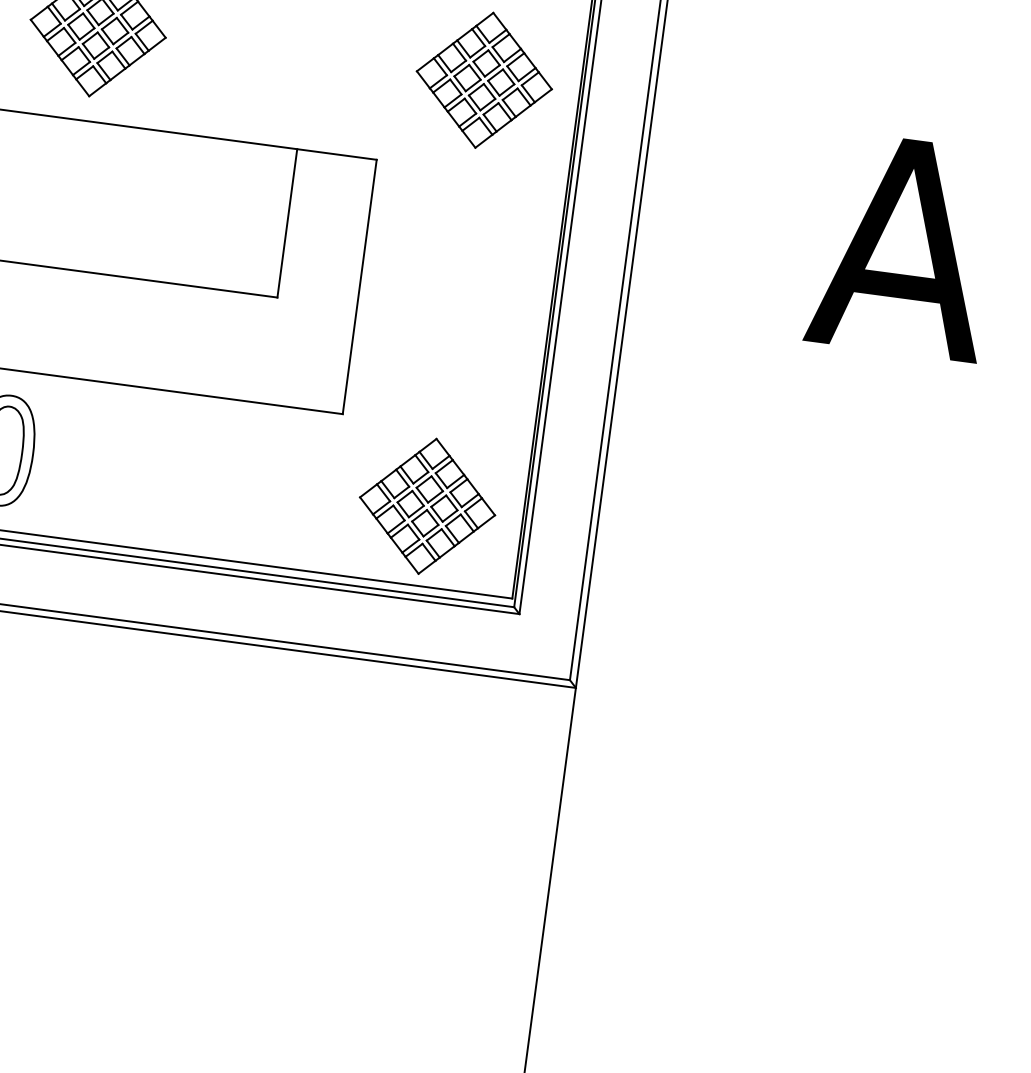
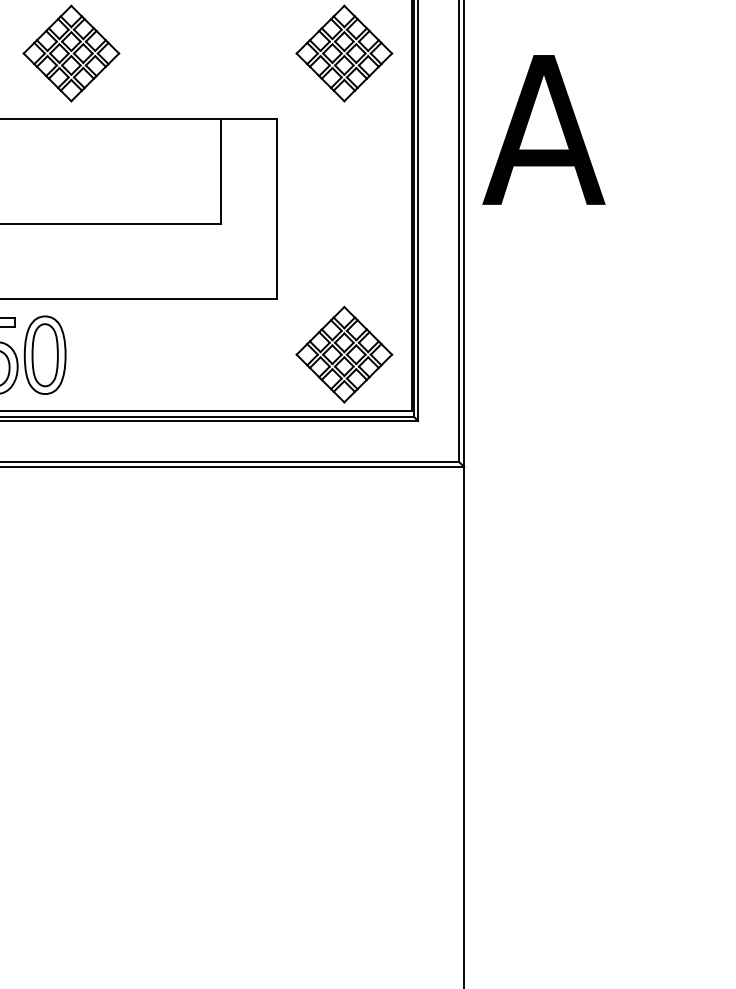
part: (903, 245) -> (543, 129), moved

